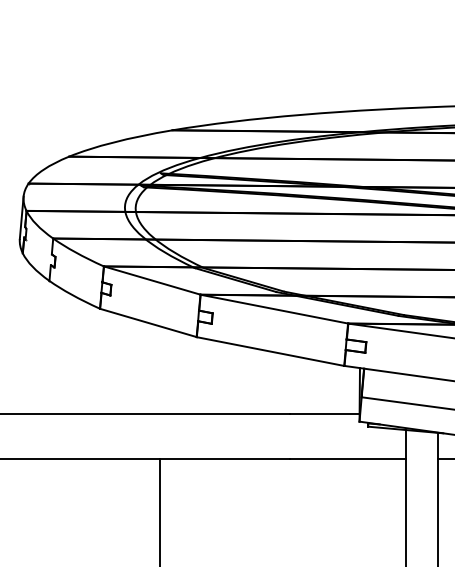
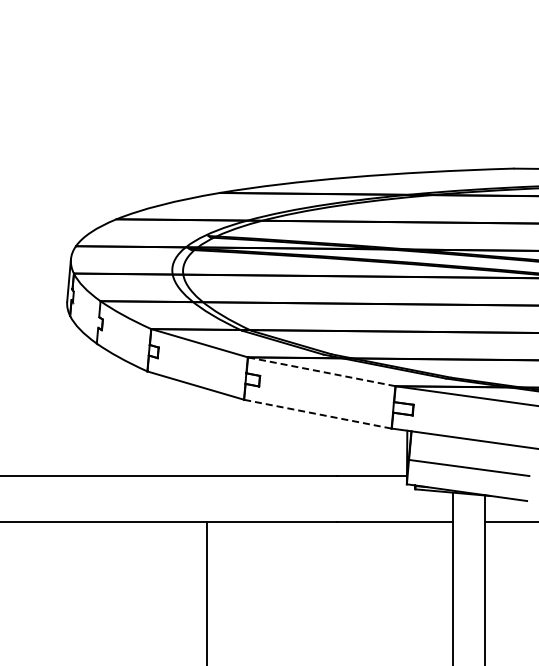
line: (274, 308) -> (321, 371), solid -> dashed
line: (271, 351) -> (318, 414), solid -> dashed

